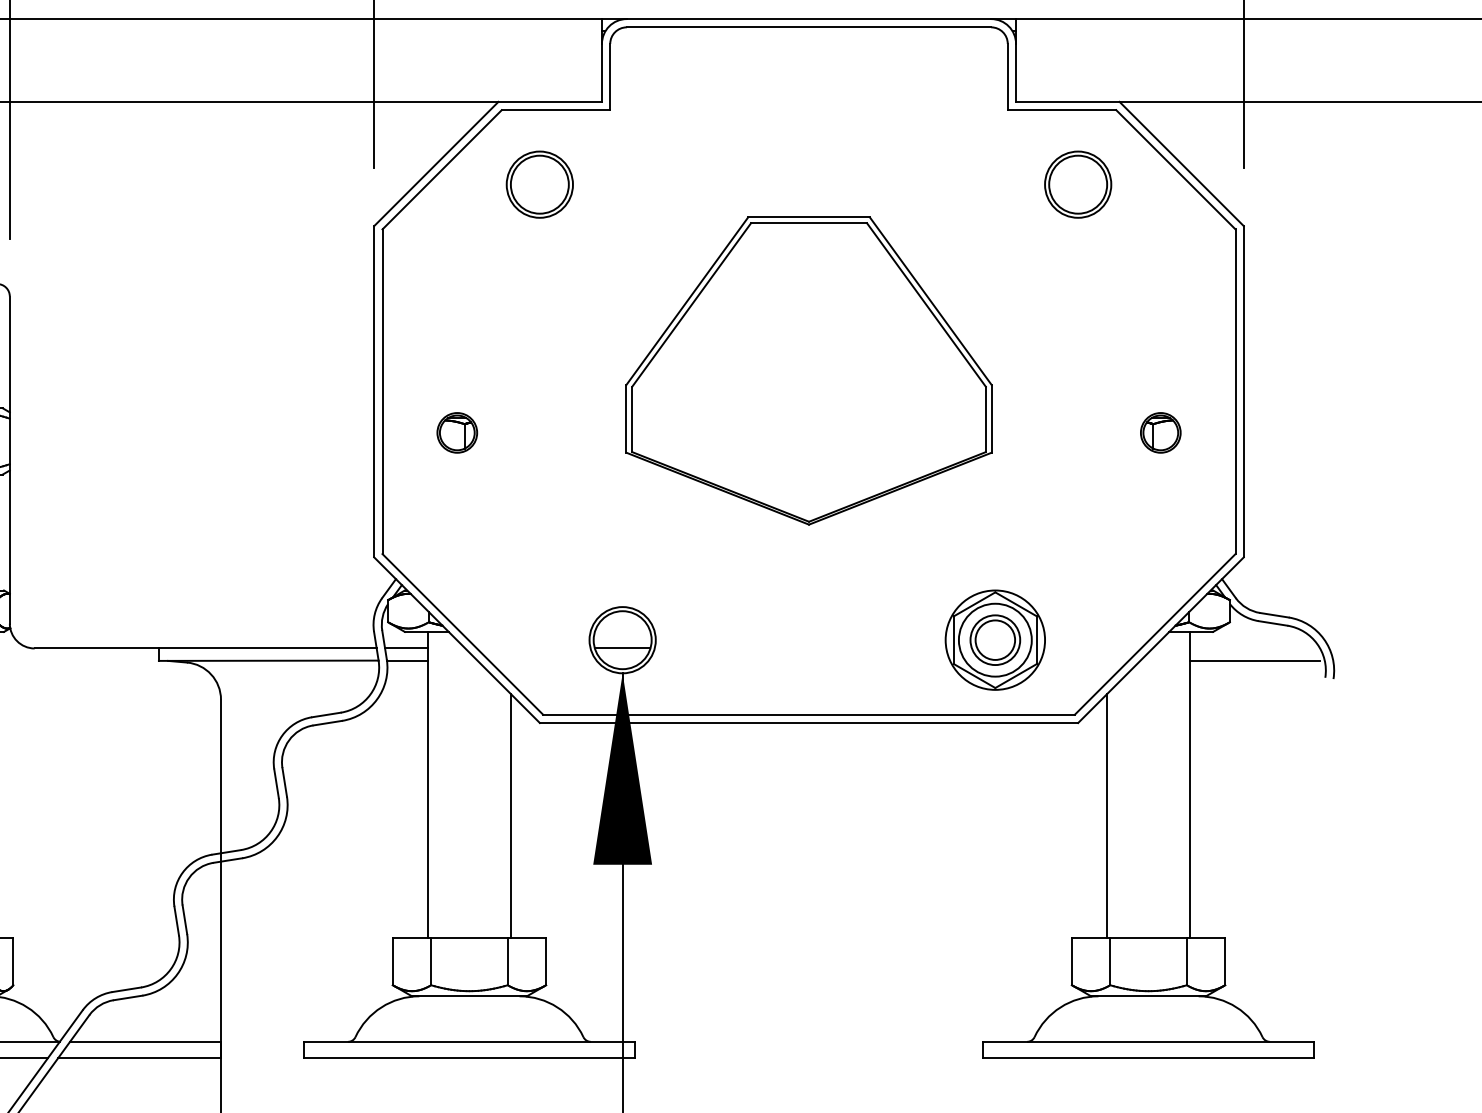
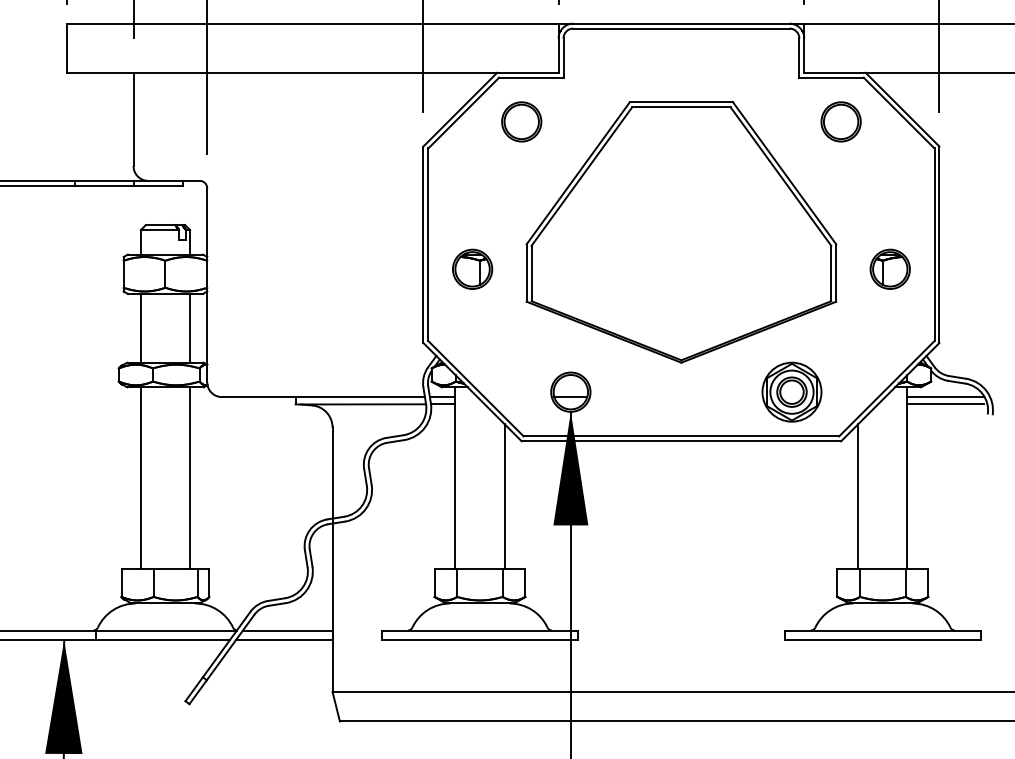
part: (809, 371) -> (681, 232), size x1.43
part: (456, 431) -> (472, 268), size x1.67
part: (1159, 431) -> (889, 268), size x1.67
line: (1252, 649) -> (944, 397), added

